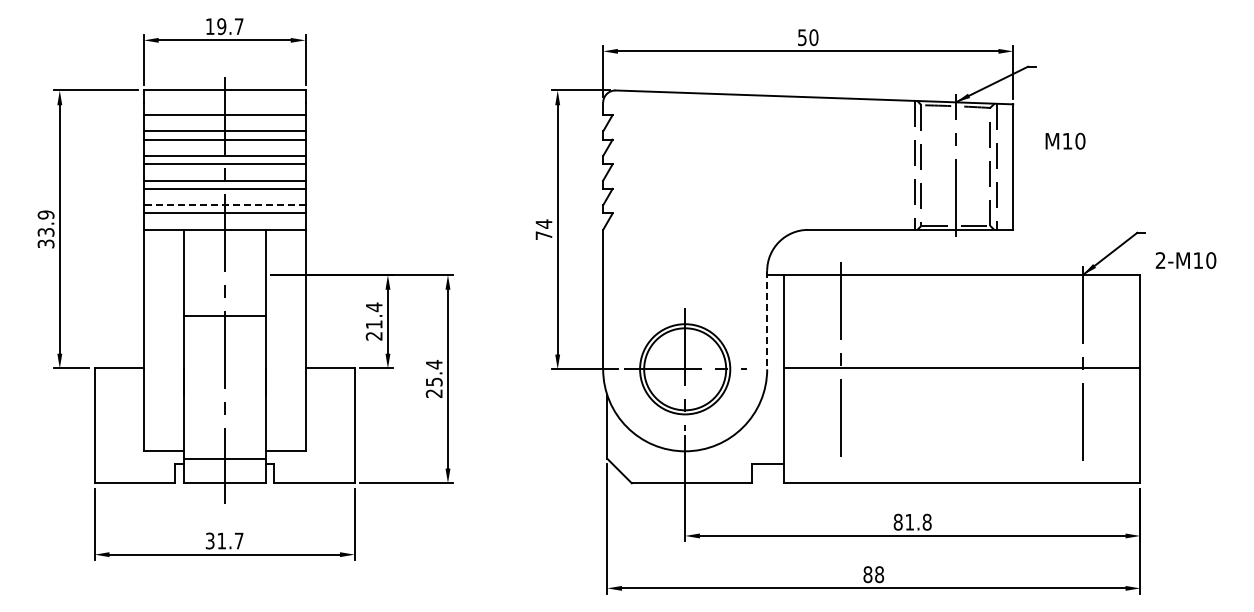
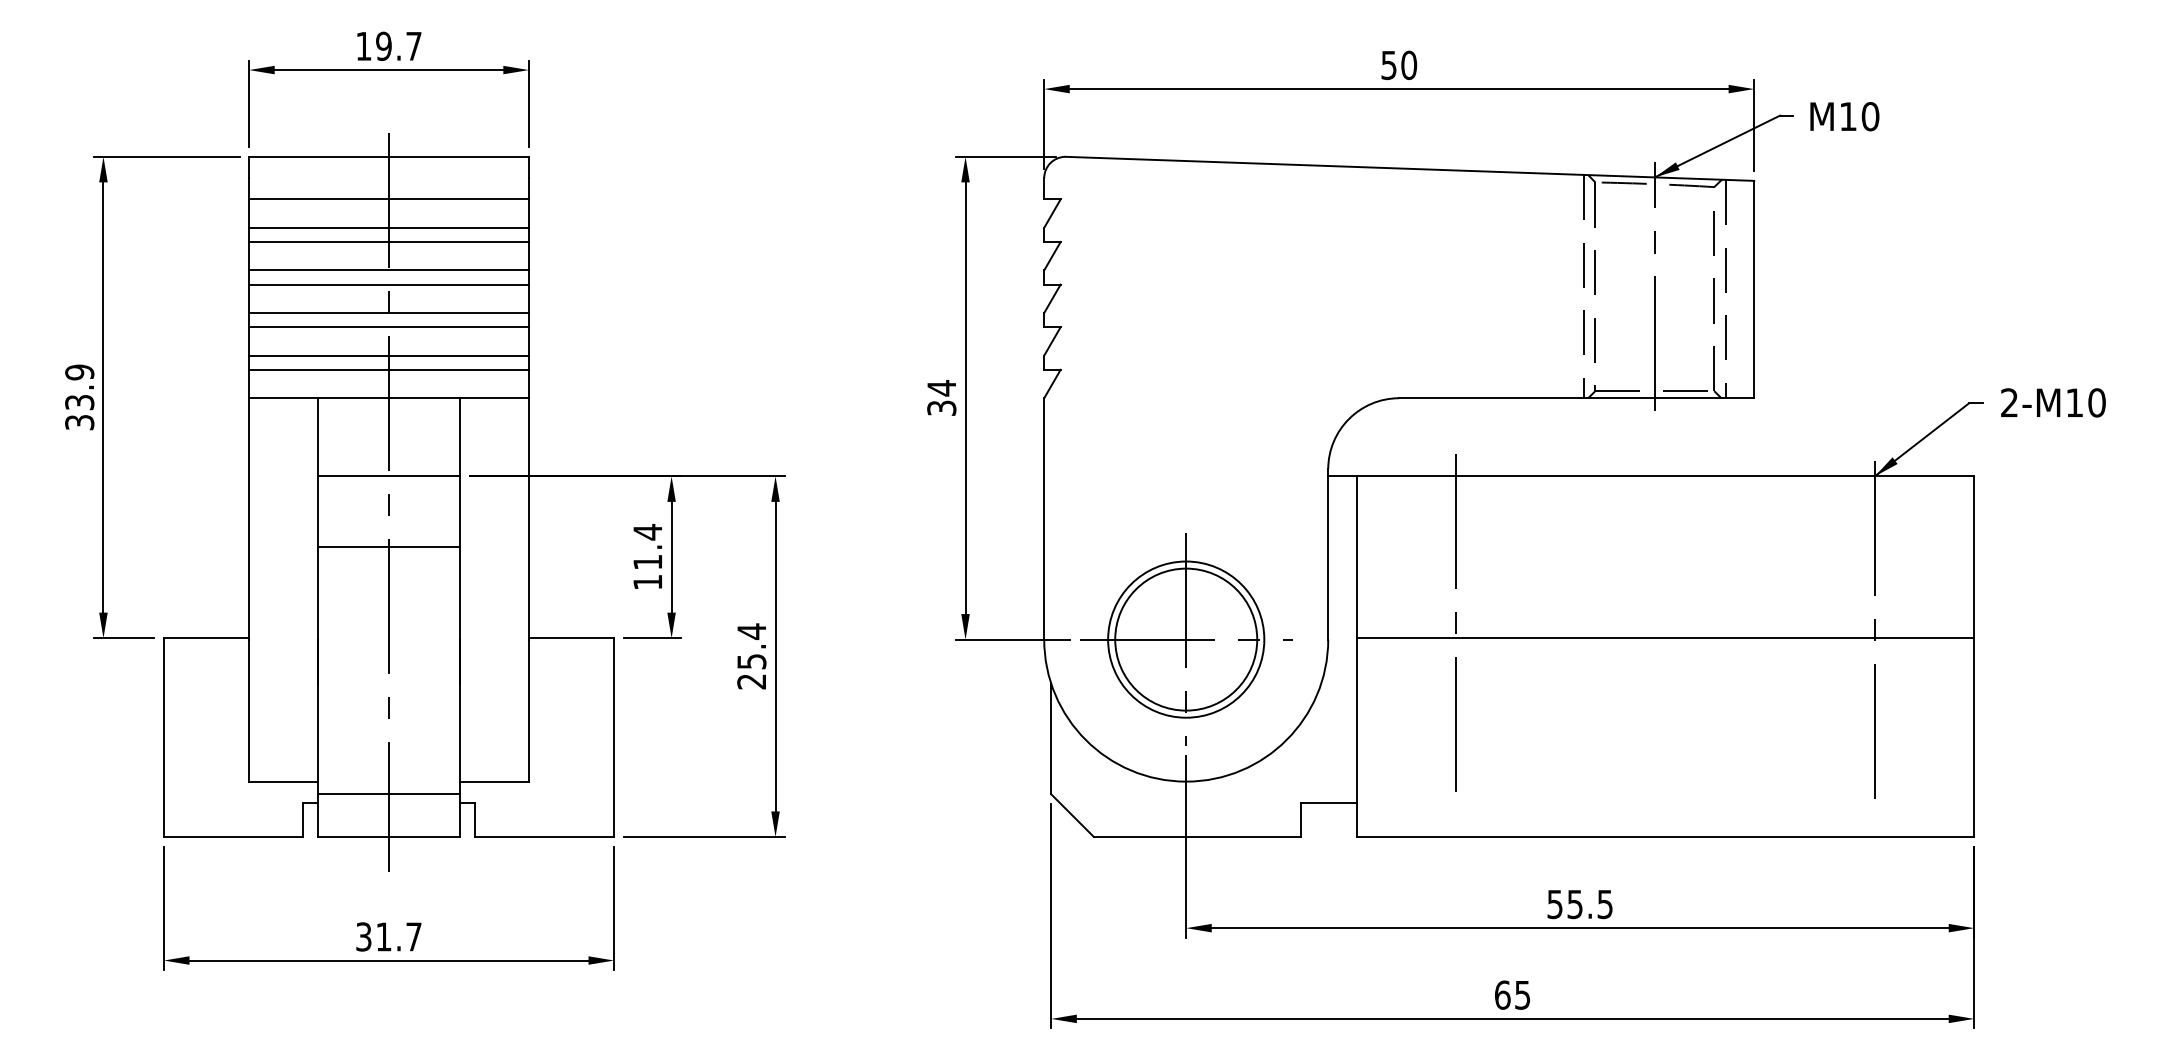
text: (1065, 140) -> (1844, 115), moved
line: (224, 205) -> (388, 355), dashed -> solid
text: (543, 235) -> (940, 407), 74 -> 34
text: (1185, 260) -> (2052, 402), moved
line: (224, 275) -> (388, 477), added
line: (767, 320) -> (1328, 555), dashed -> solid
text: (373, 336) -> (646, 582), 21.4 -> 11.4
text: (912, 521) -> (1579, 903), 81.8 -> 55.5
text: (873, 574) -> (1512, 994), 88 -> 65

